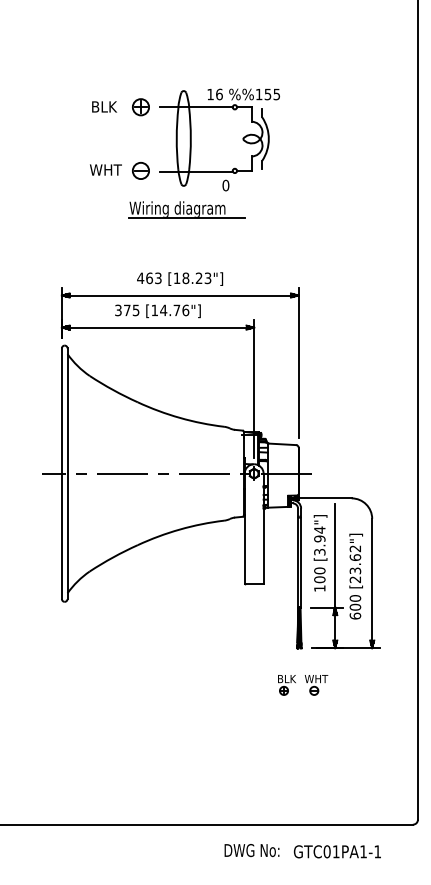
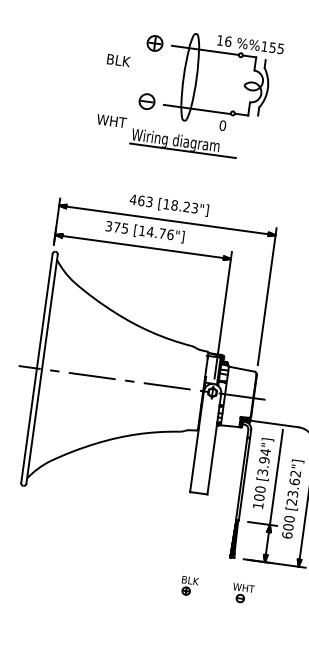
text: (104, 106) -> (118, 60), moved
text: (105, 169) -> (111, 120), moved
part: (286, 685) -> (189, 586), moved

